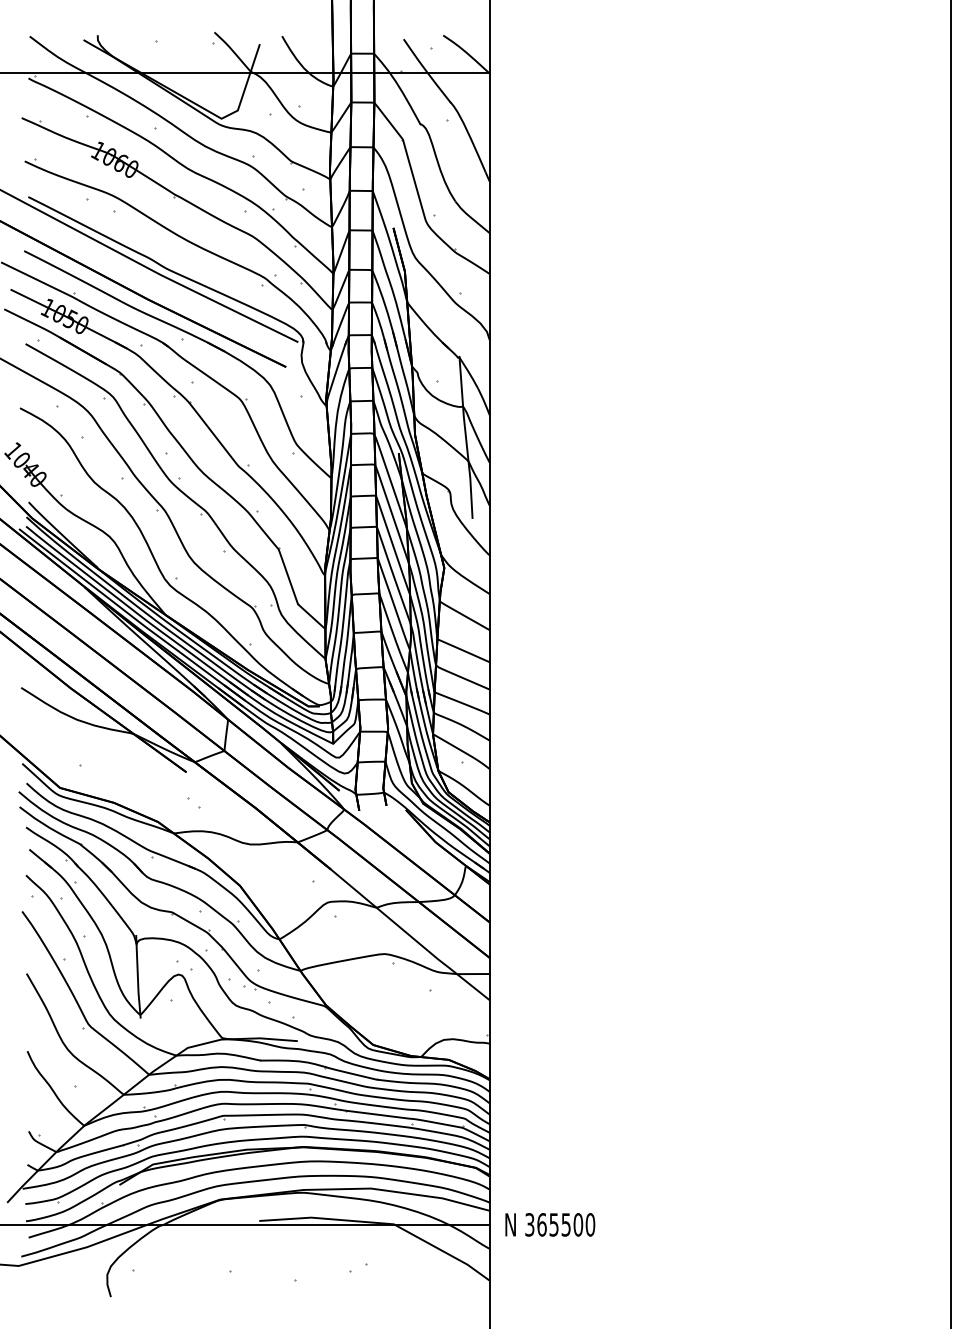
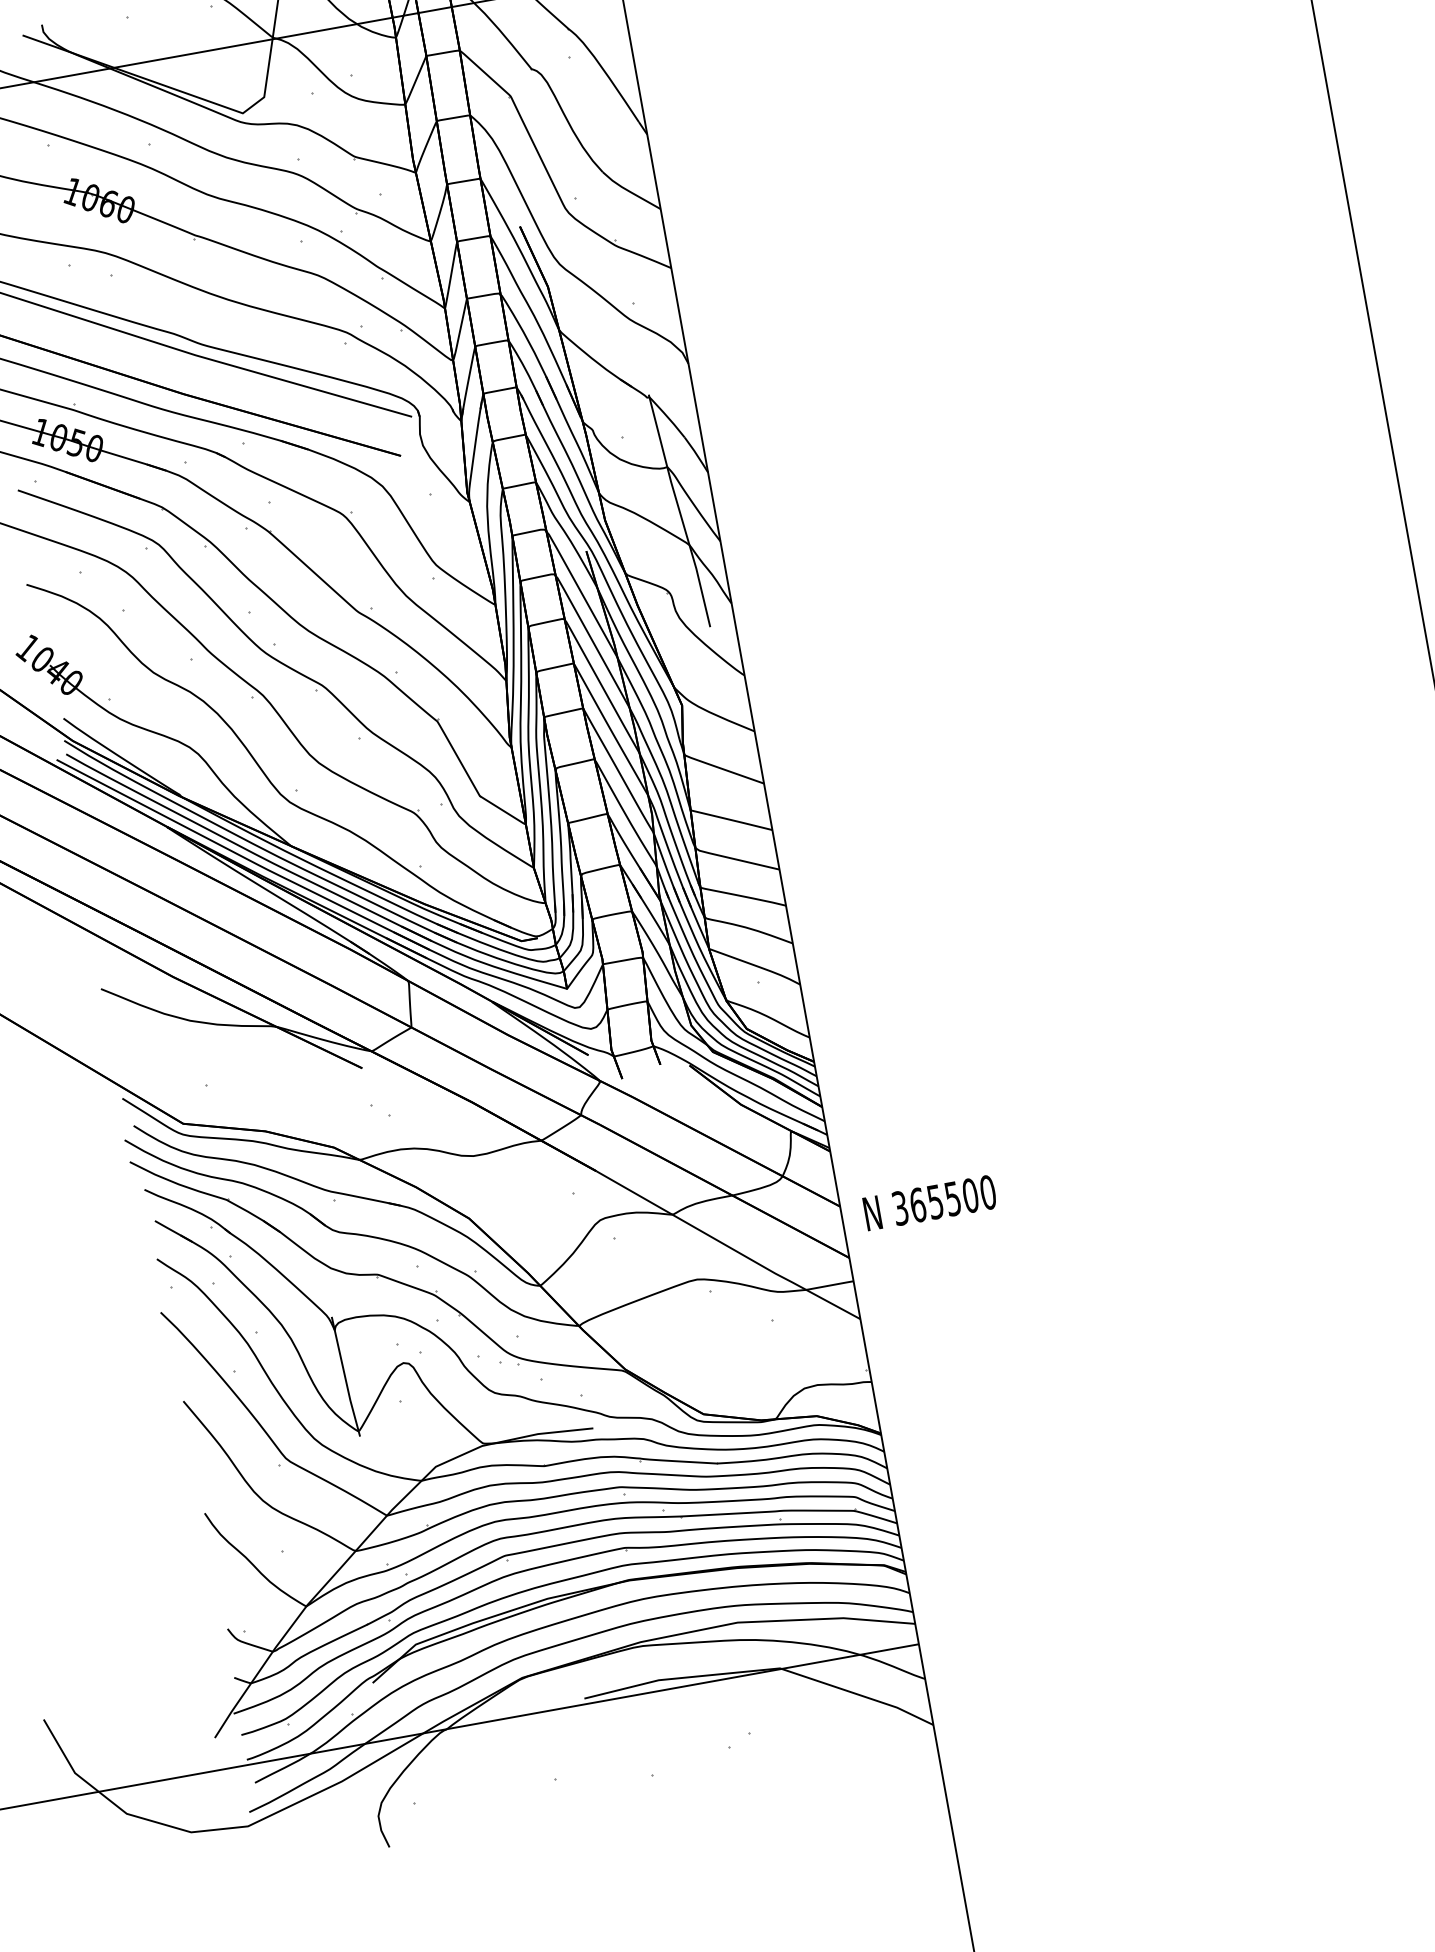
text: (550, 1224) -> (930, 1202), moved

